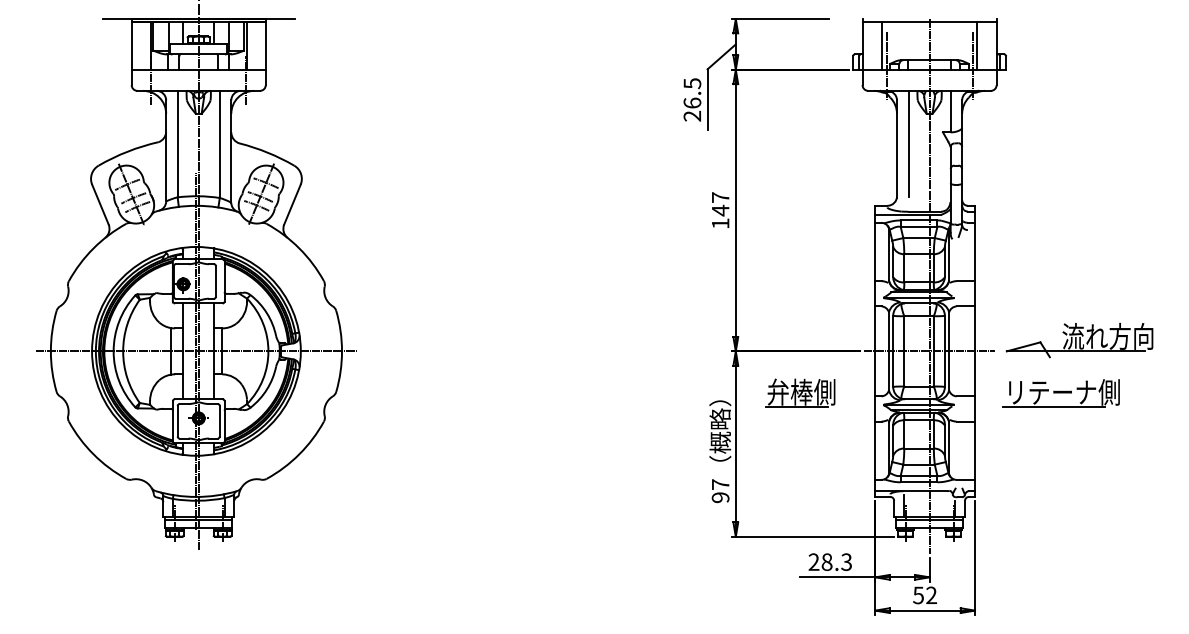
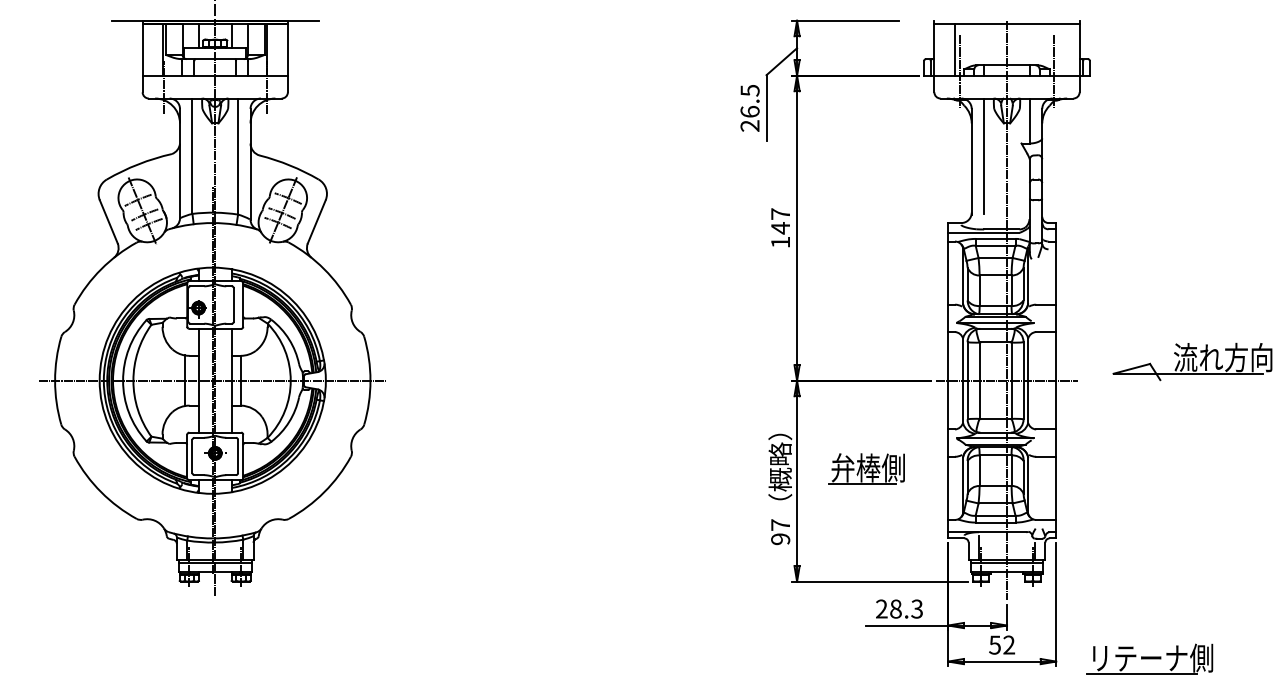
line: (977, 45) -> (1058, 49), removed
part: (1079, 340) -> (1192, 361), moved
part: (799, 392) -> (866, 468), moved
part: (1061, 392) -> (1149, 658), moved

